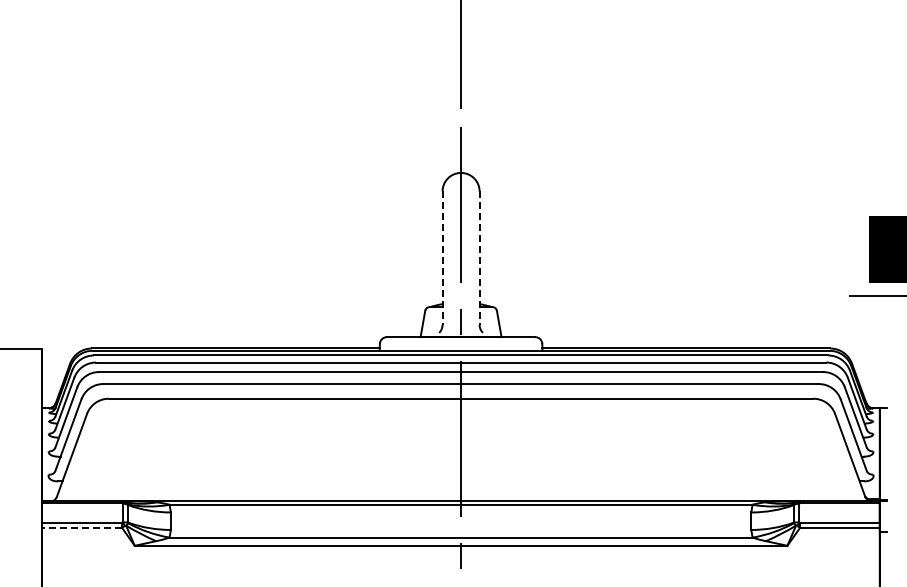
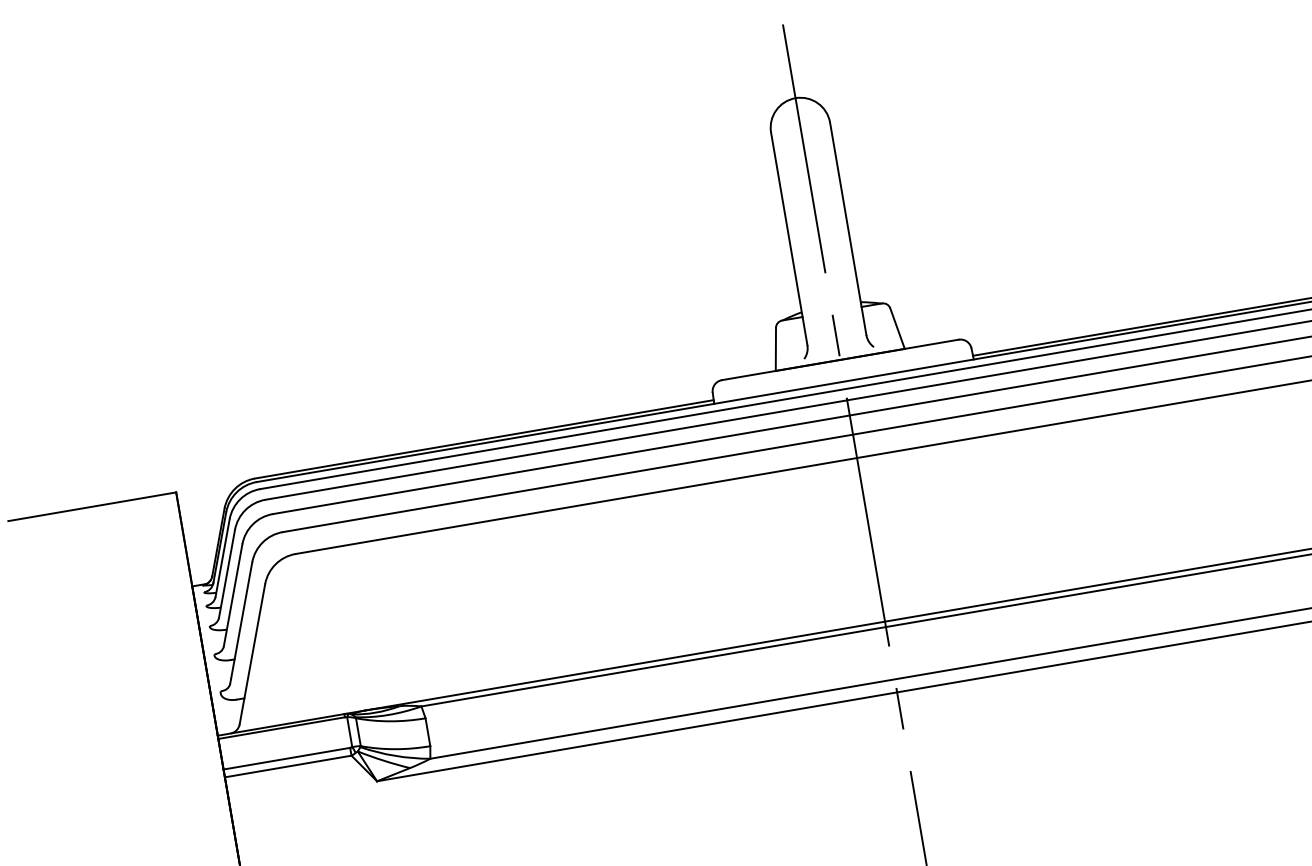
line: (442, 258) -> (789, 239), dashed -> solid
line: (479, 258) -> (848, 229), dashed -> solid
line: (82, 527) -> (288, 766), dashed -> solid

